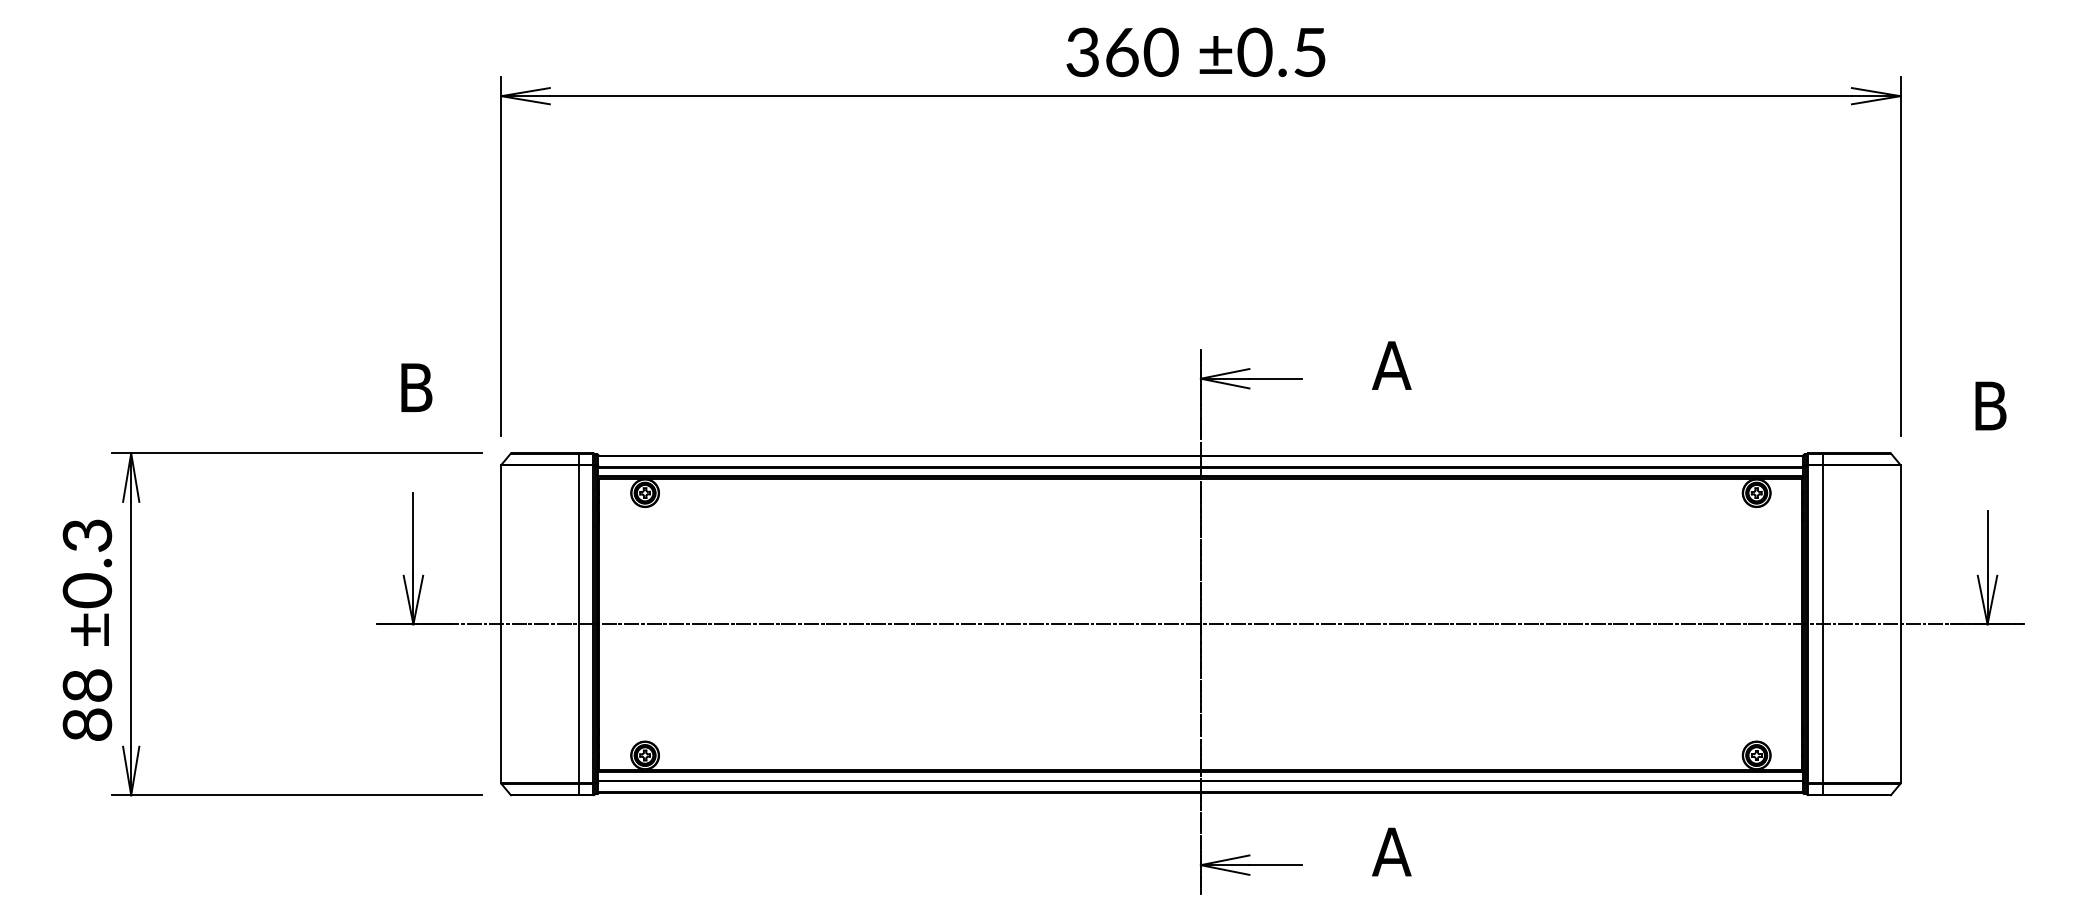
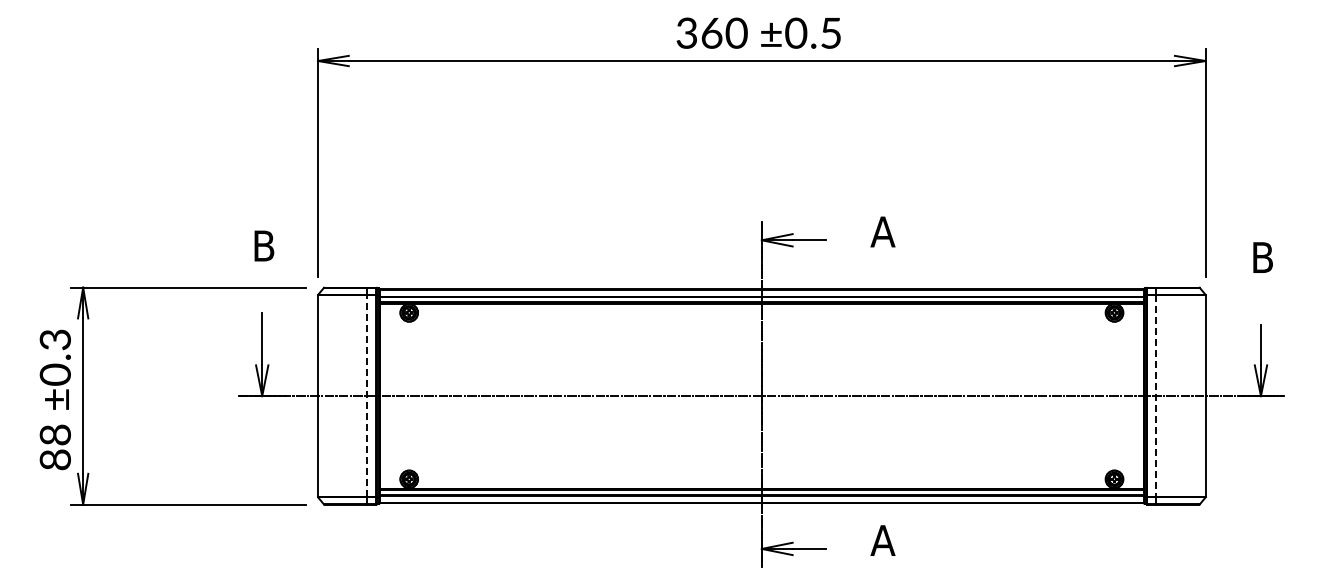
line: (579, 624) -> (367, 396), solid -> dashed
line: (1822, 624) -> (1156, 396), solid -> dashed

